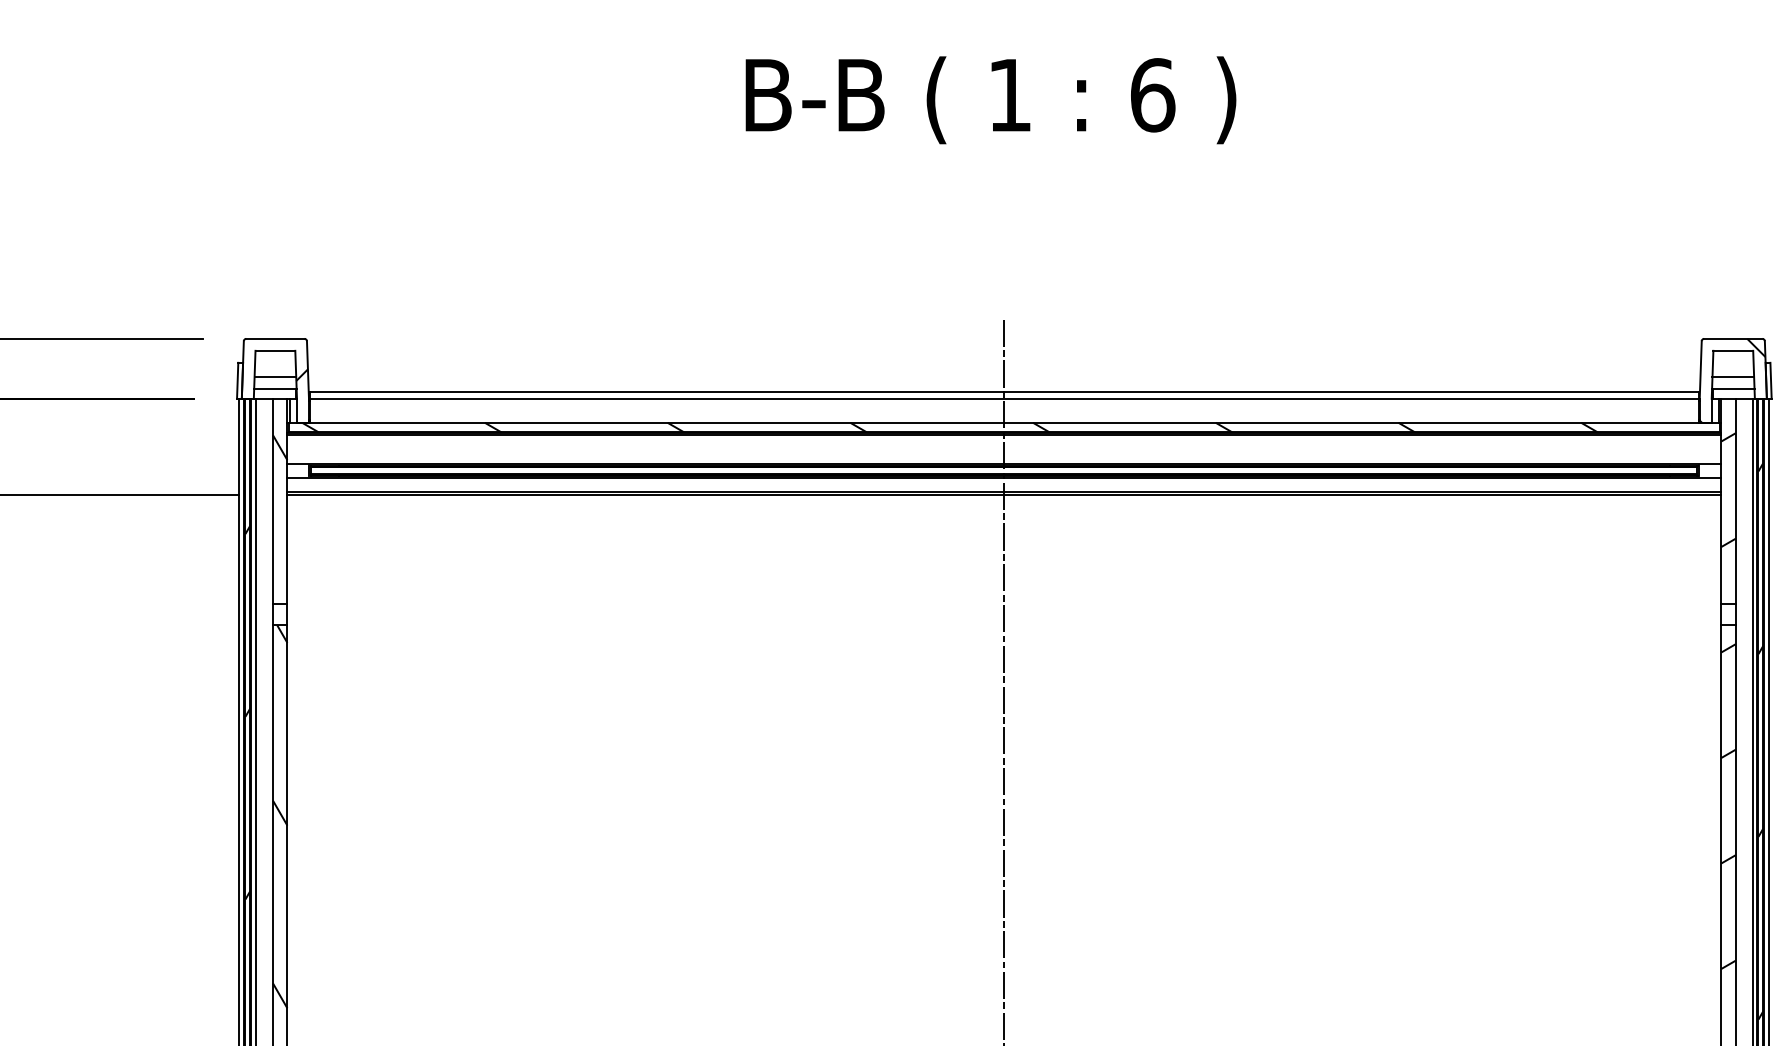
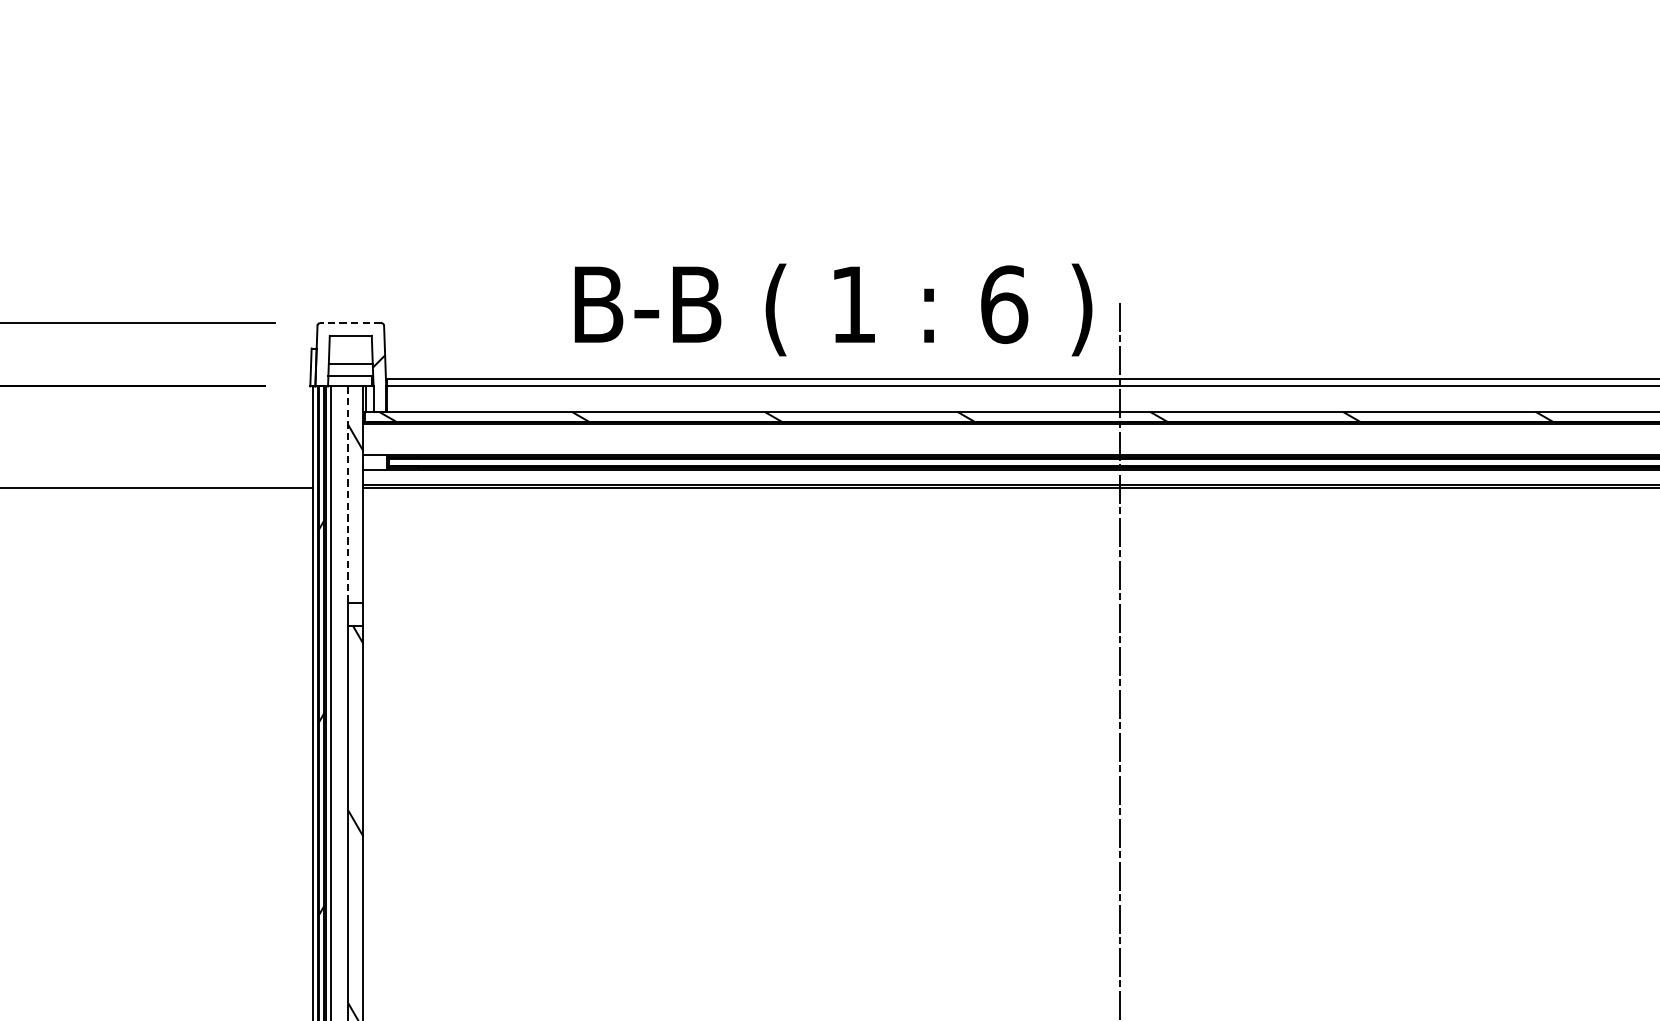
text: (990, 100) -> (833, 310), moved
line: (274, 338) -> (349, 322), solid -> dashed
line: (273, 501) -> (348, 494), solid -> dashed

